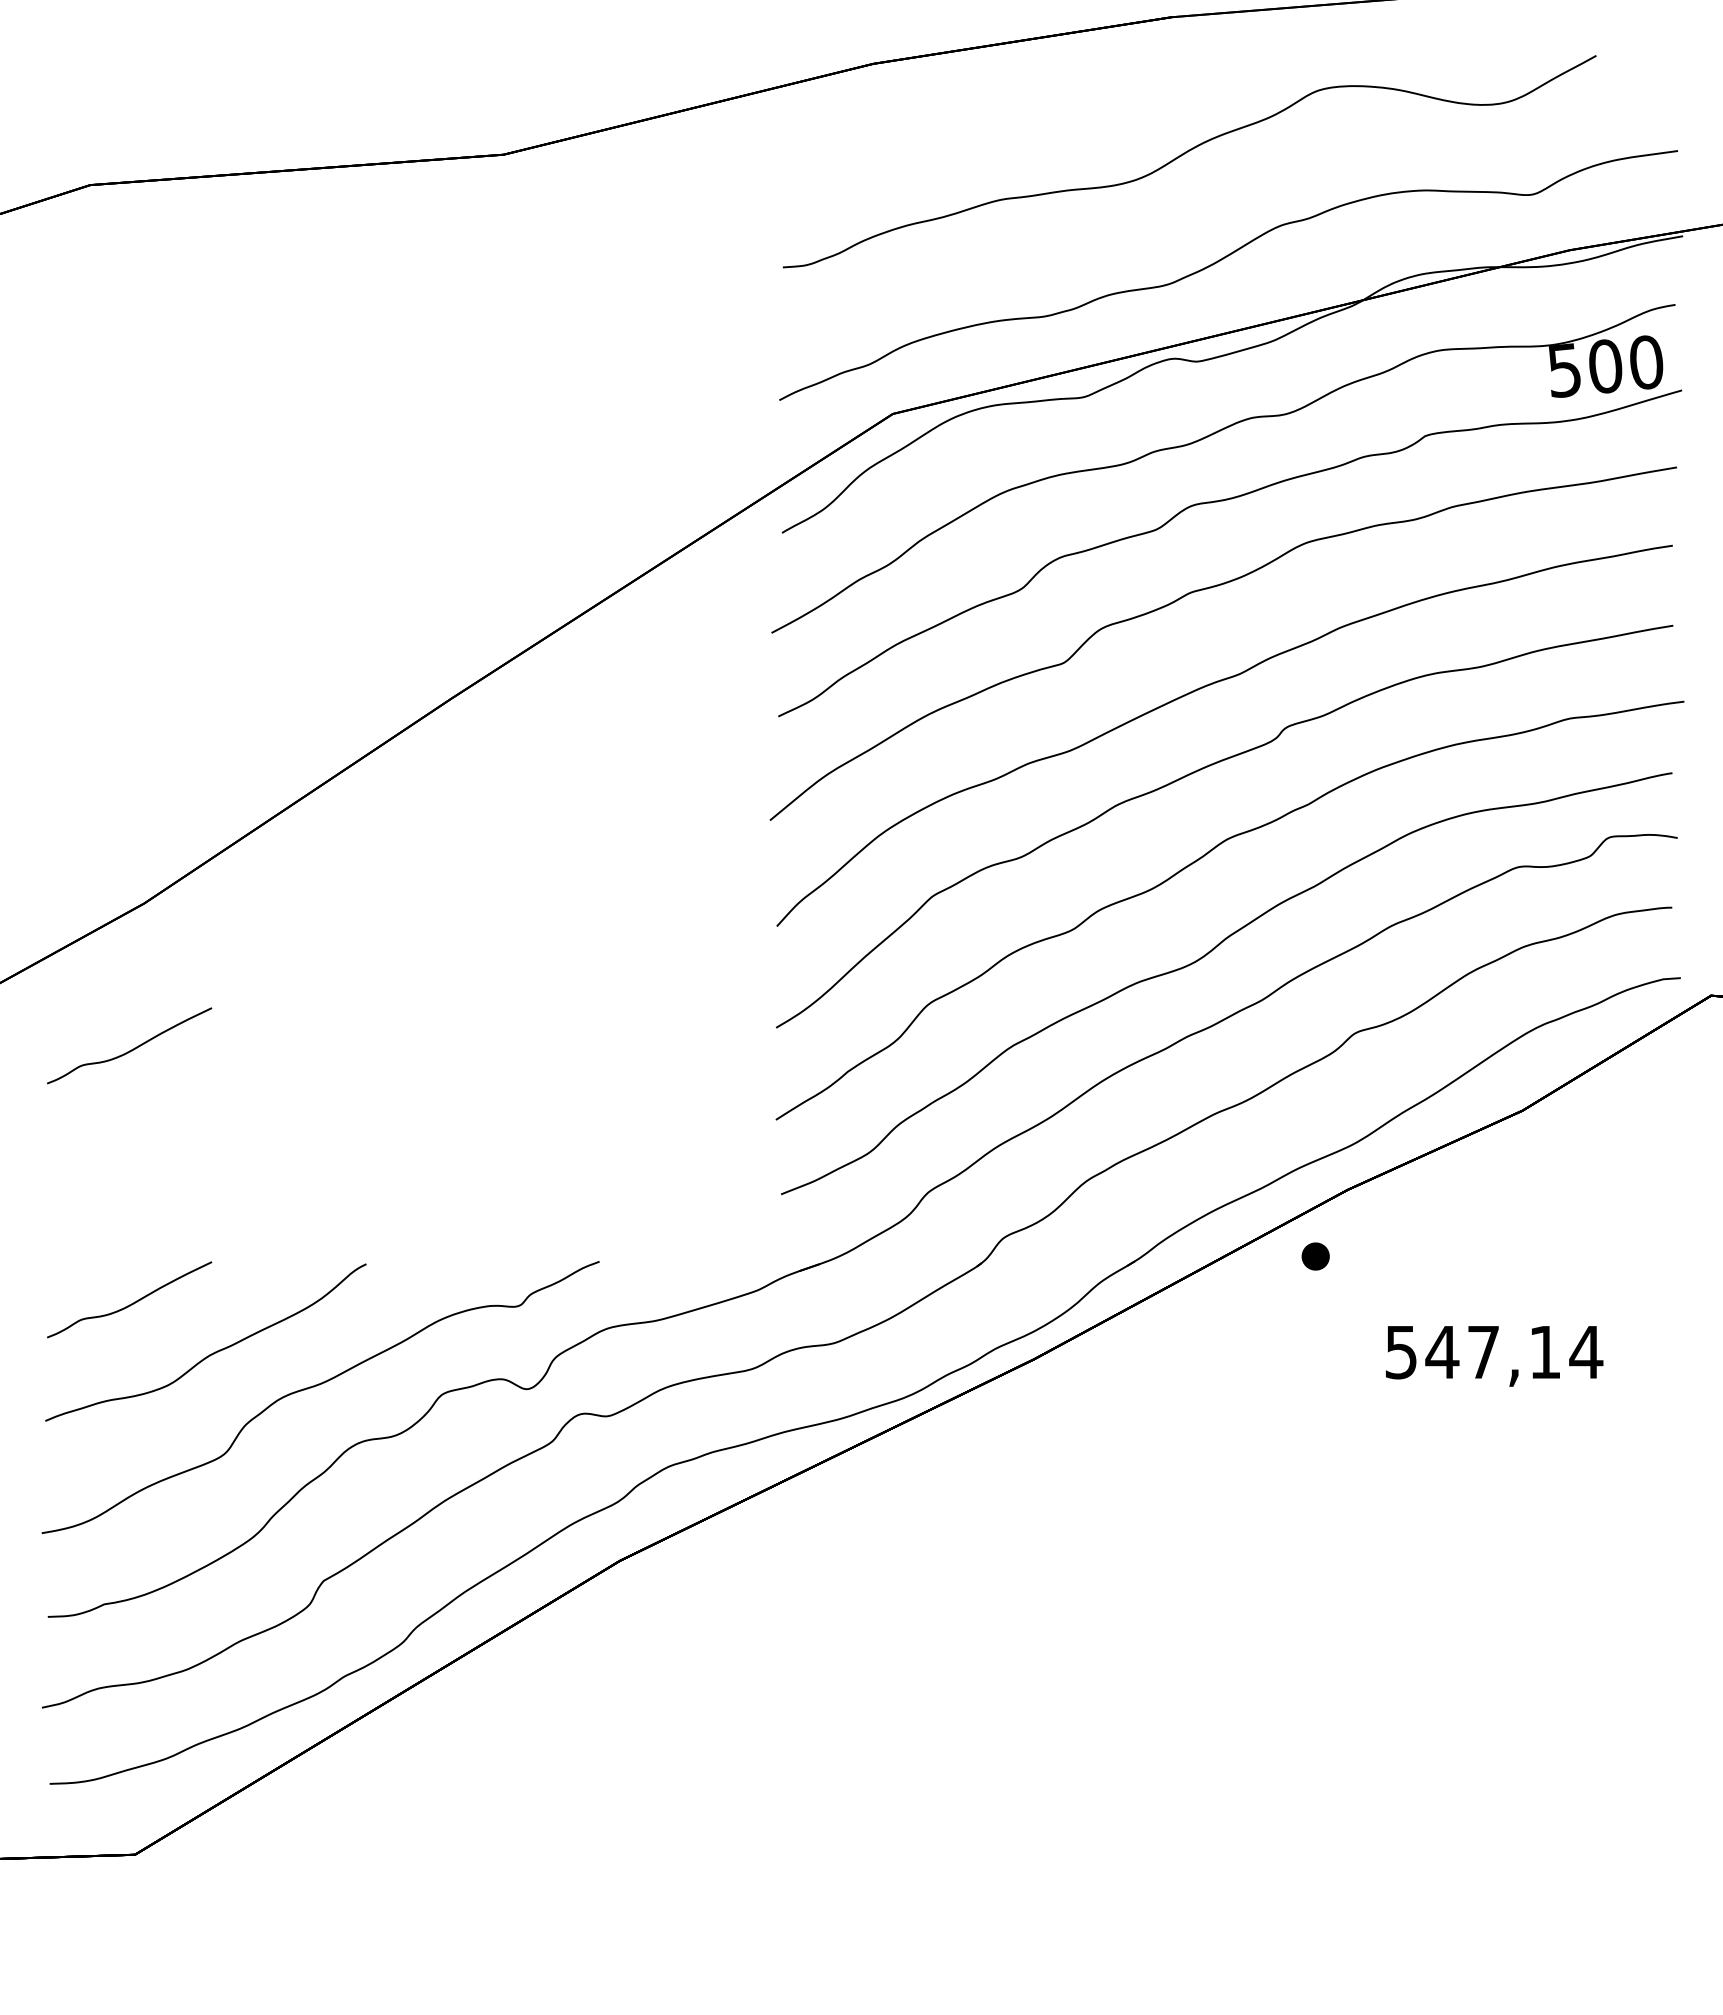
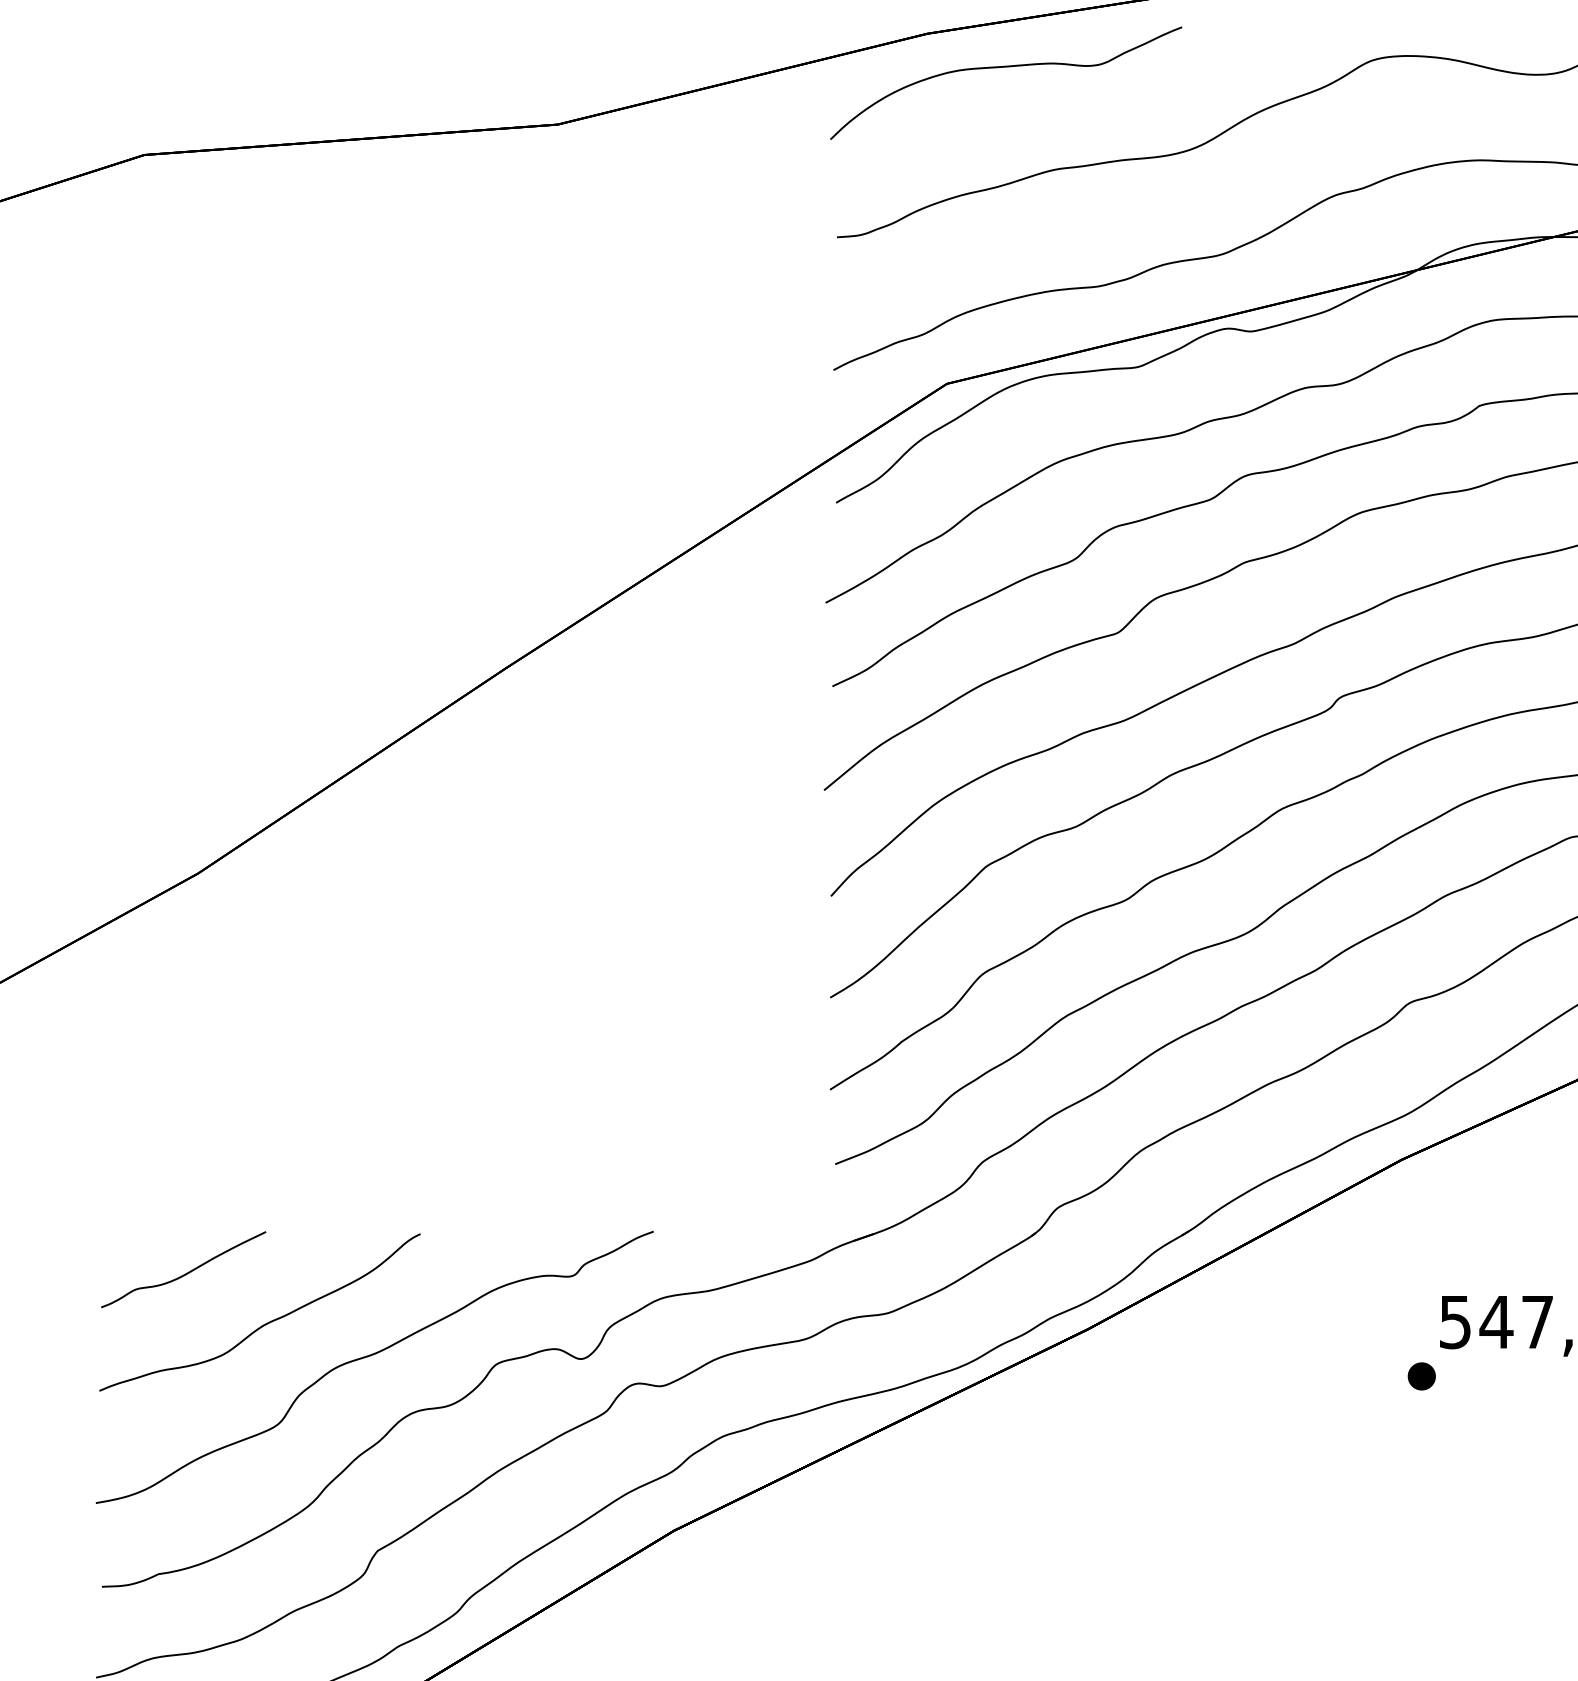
part: (951, 97) -> (1005, 67), added
curve: (131, 1049) -> (185, 1019), removed
part: (1315, 1256) -> (1421, 1376), moved

